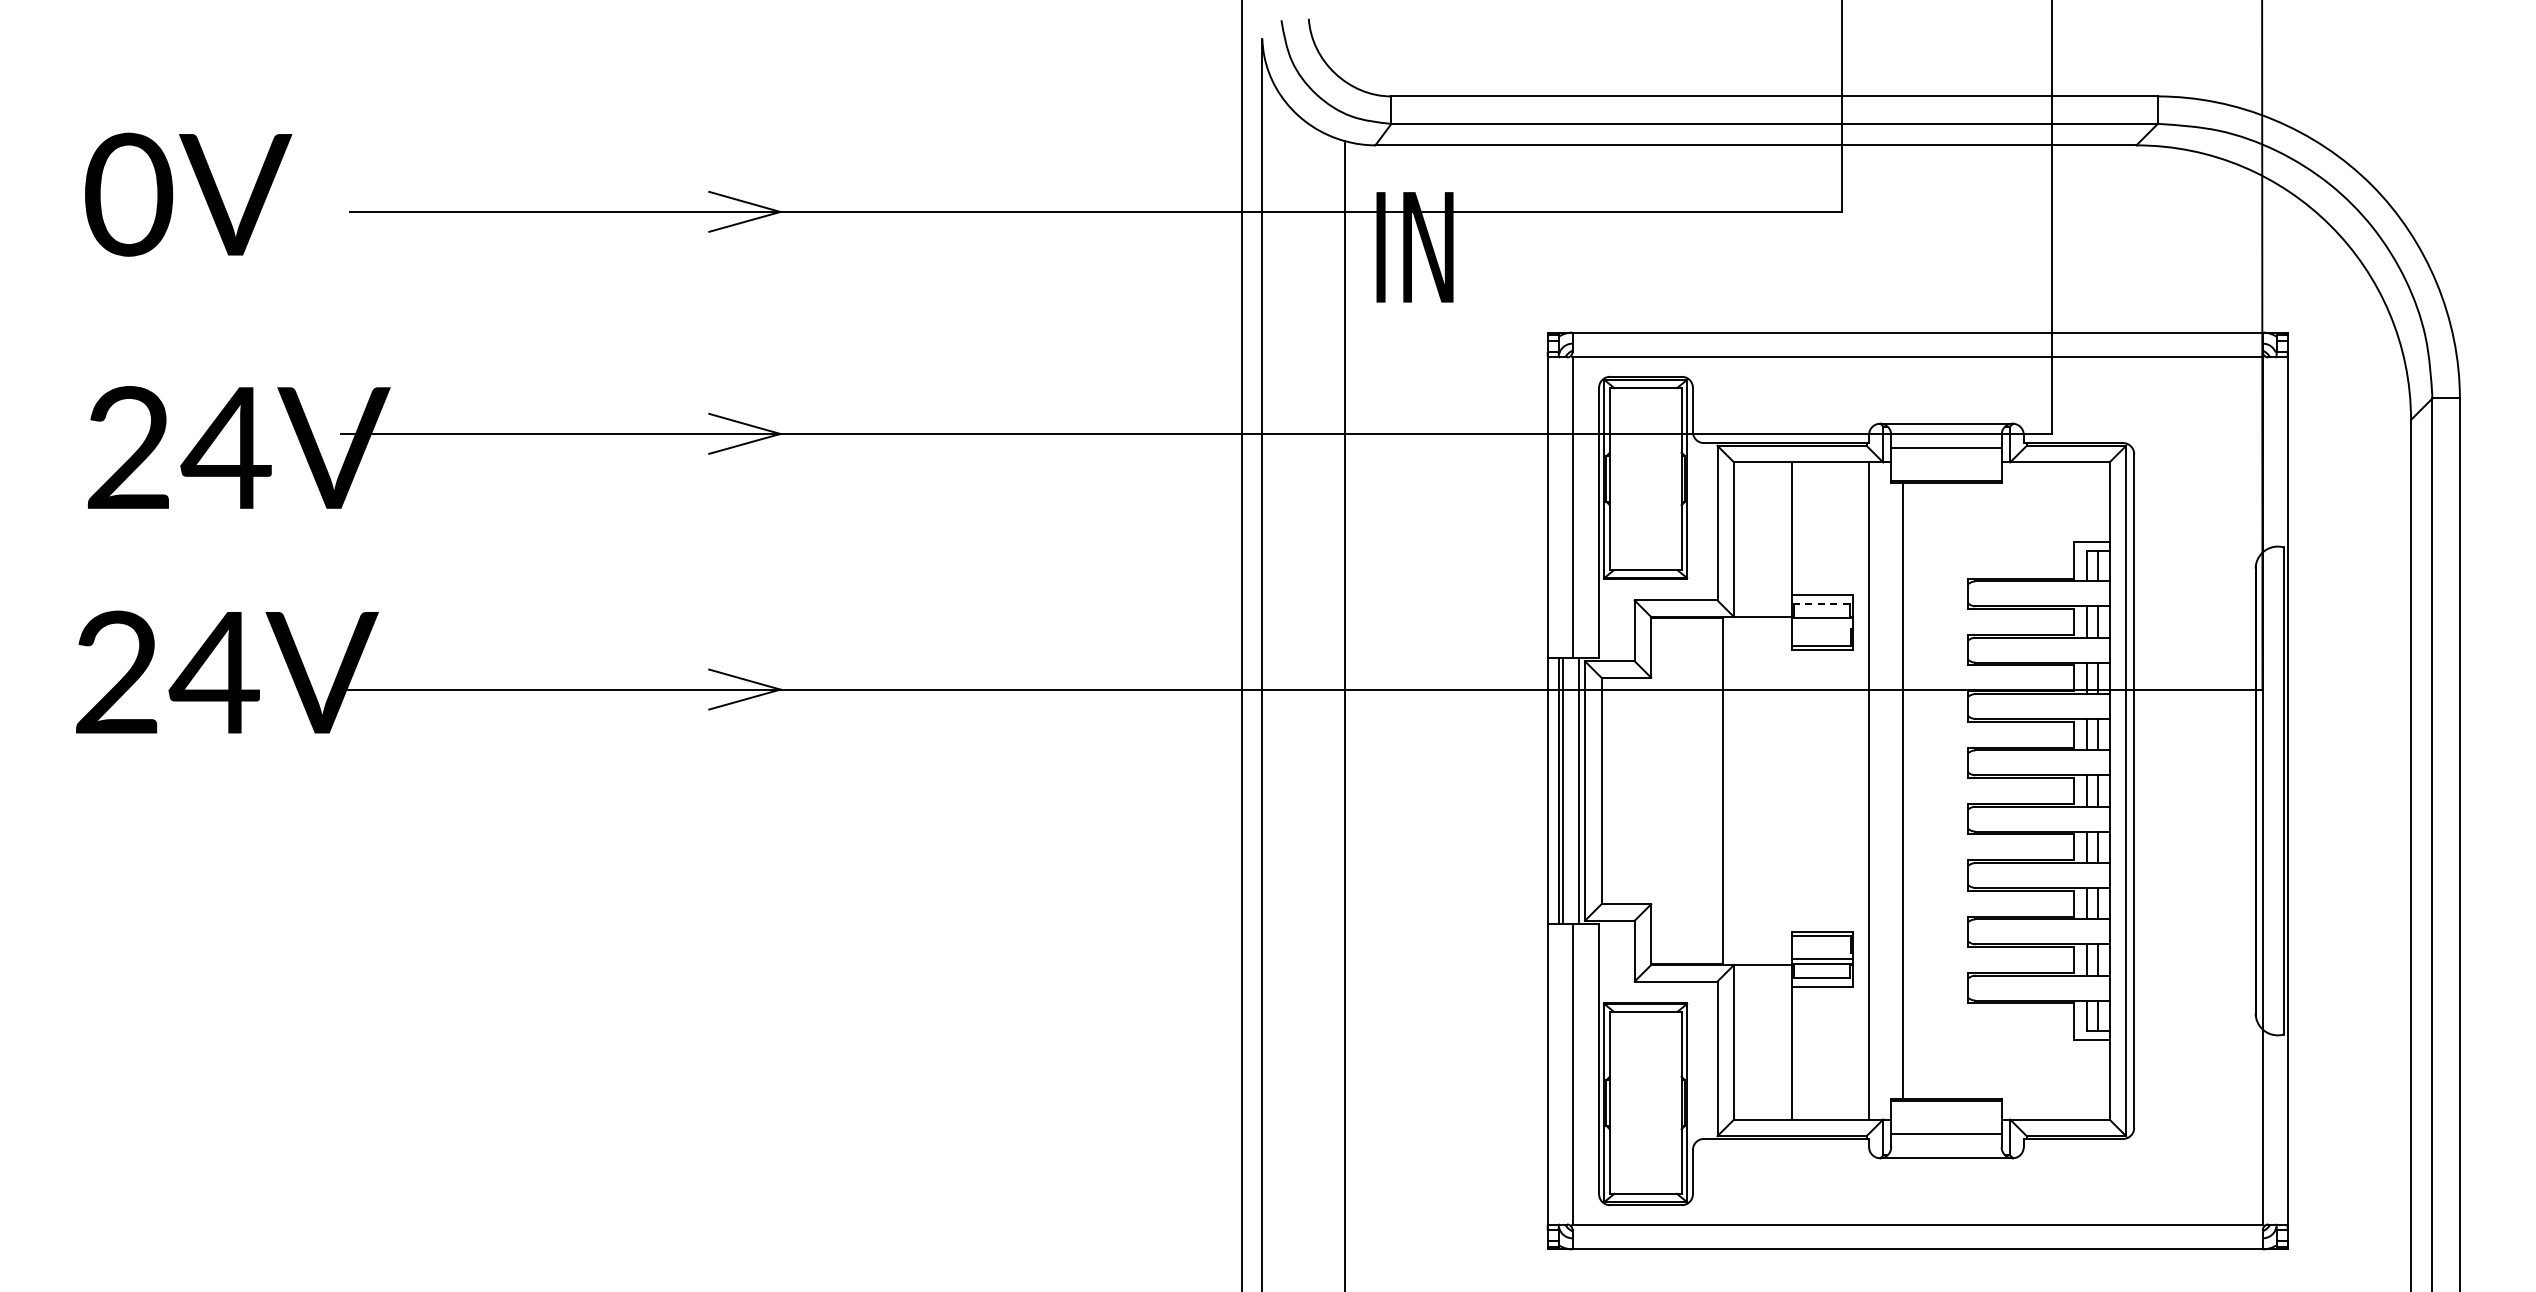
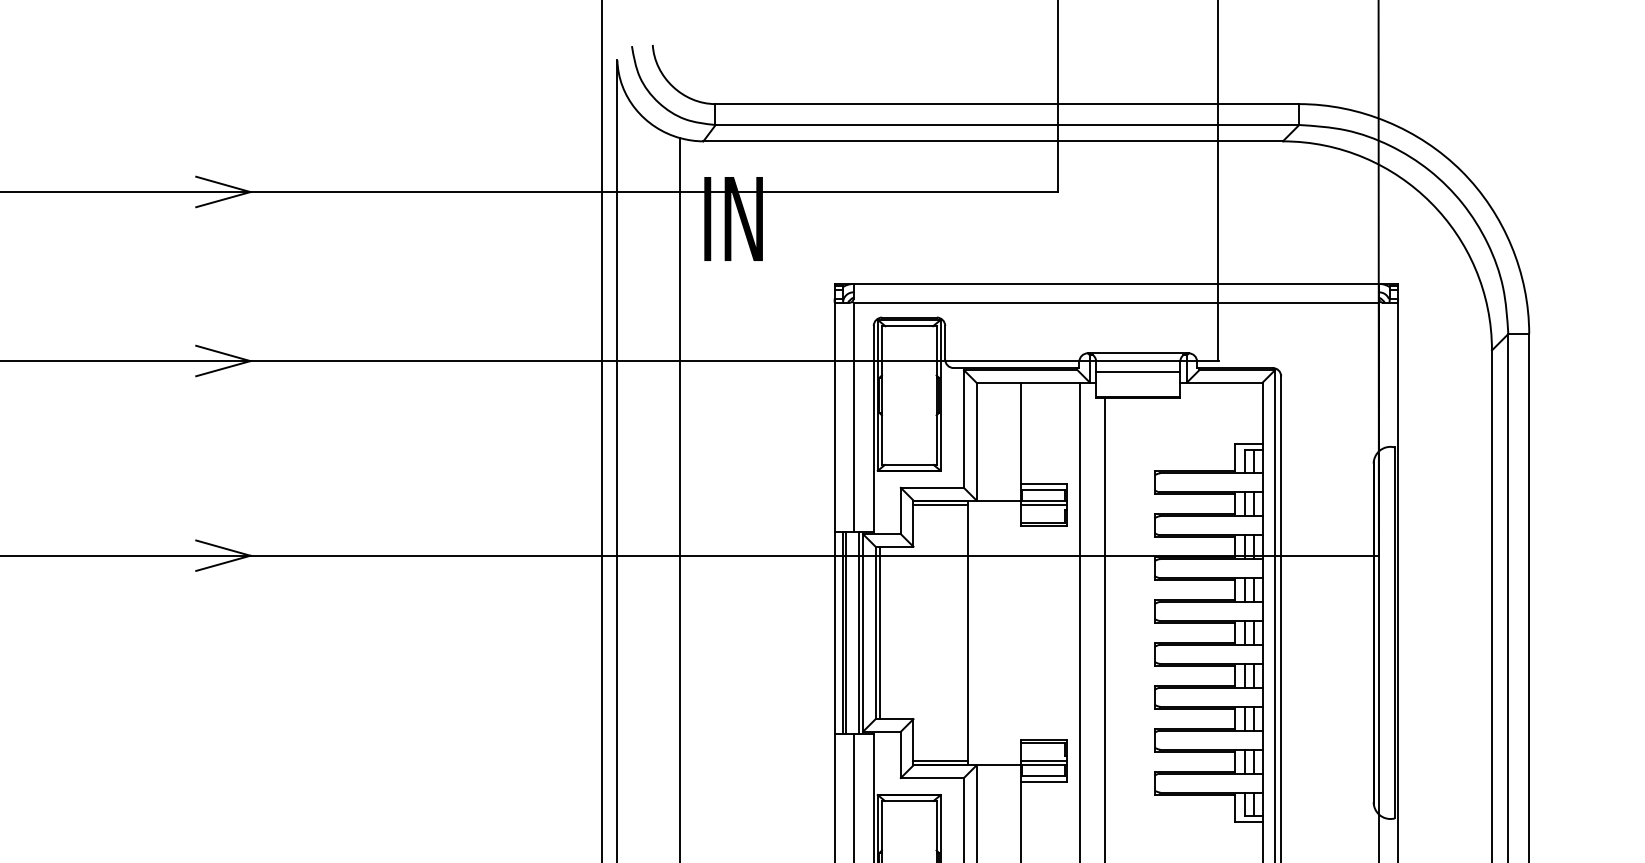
line: (1821, 603) -> (1043, 490), dashed -> solid
line: (1687, 623) -> (941, 505), added
line: (1822, 623) -> (1043, 505), added
line: (1607, 790) -> (880, 632), added
line: (1687, 958) -> (941, 760), added

